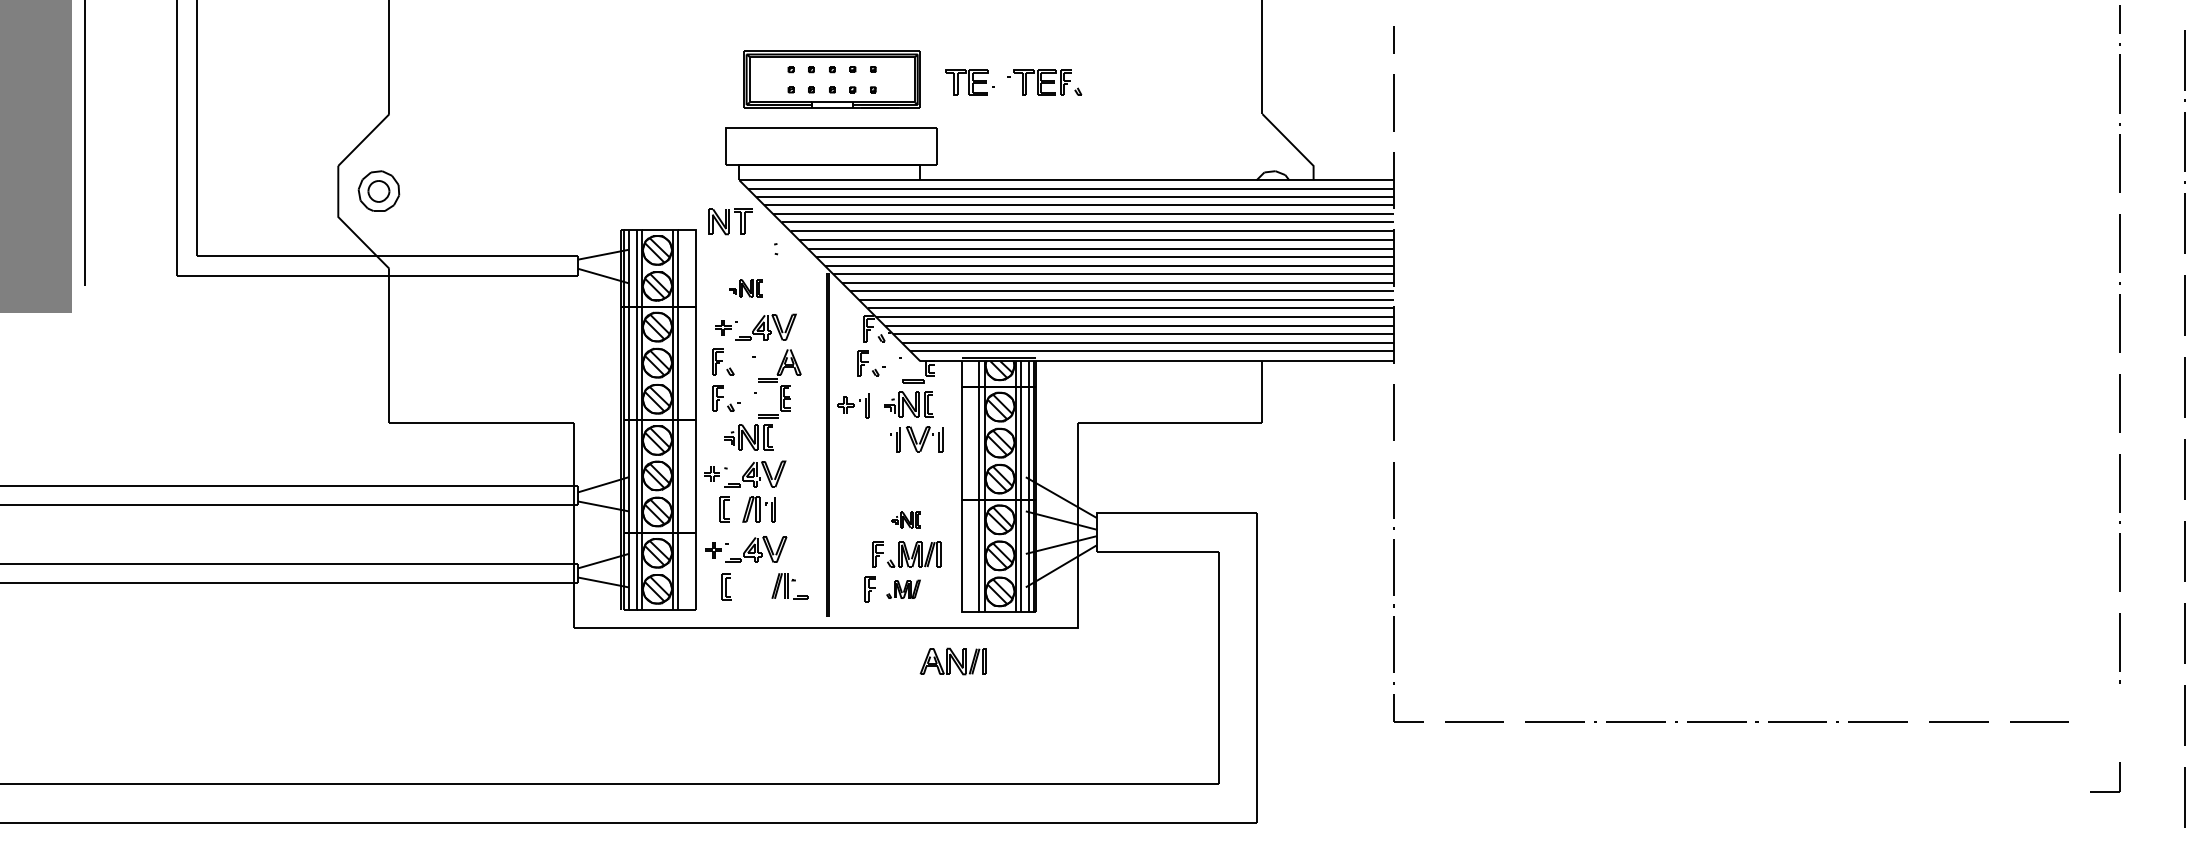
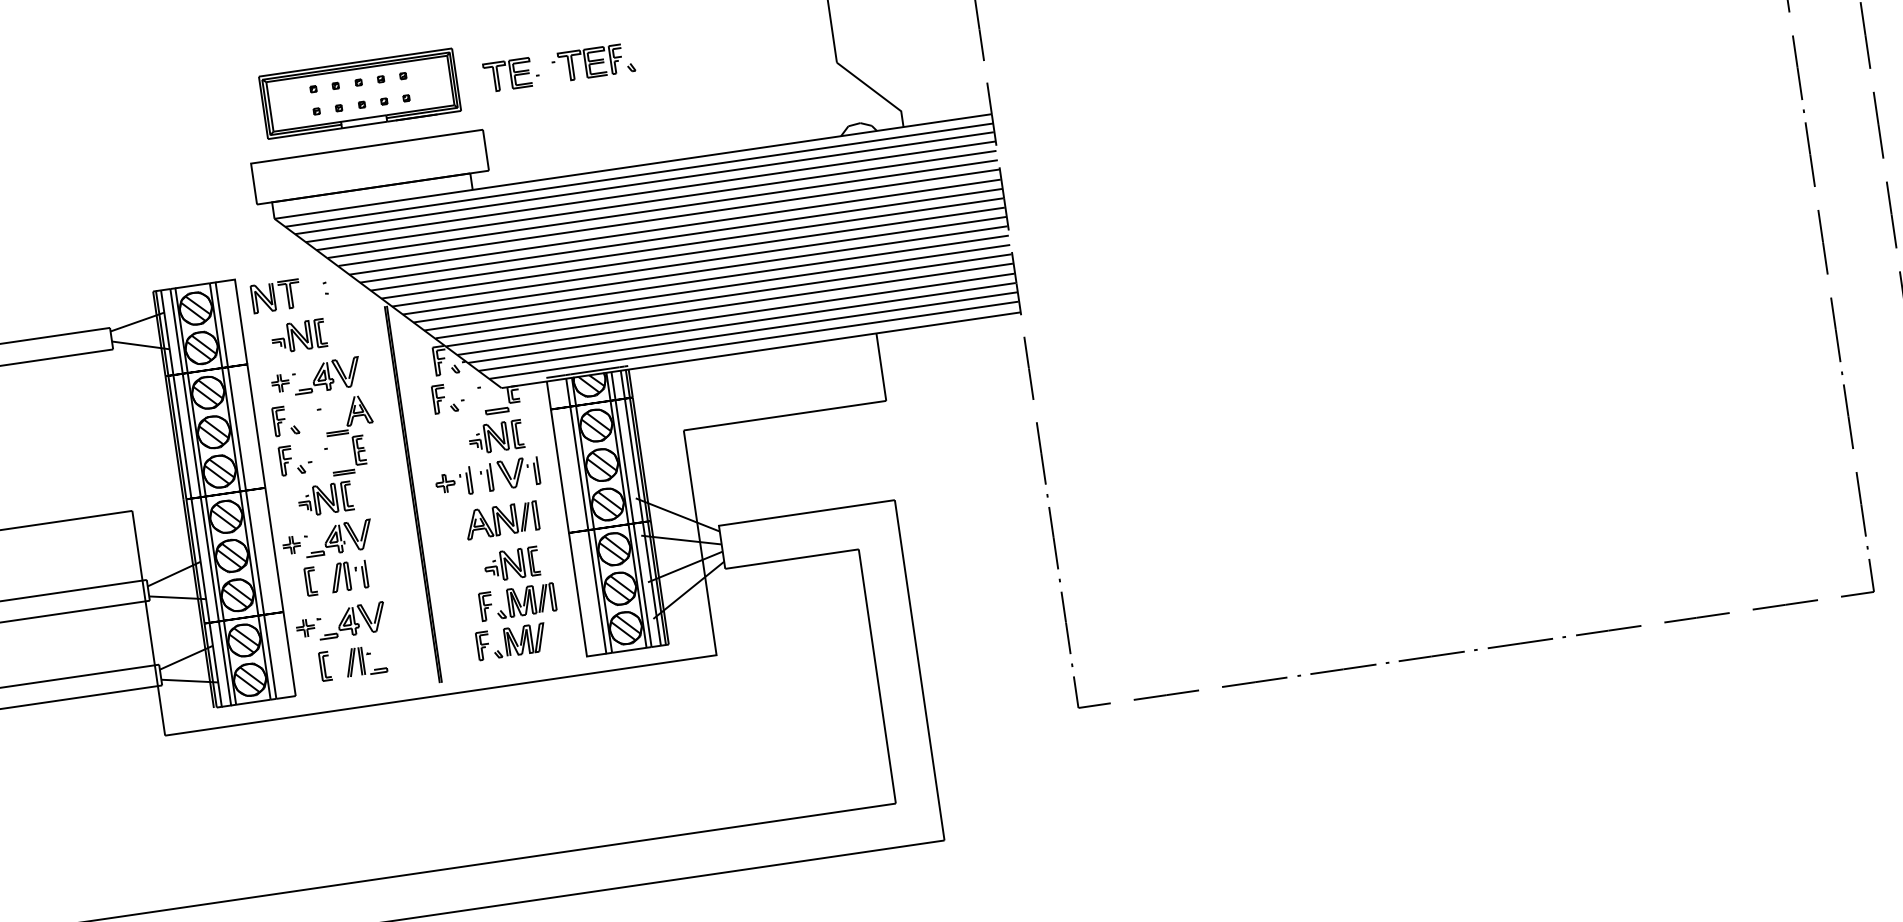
part: (730, 221) -> (275, 296), moved
part: (745, 288) -> (298, 336), size x1.43
part: (853, 405) -> (454, 482), moved
part: (905, 519) -> (510, 563), size x1.67
part: (789, 586) -> (364, 661), moved
part: (903, 589) -> (519, 640), size x1.43
part: (952, 661) -> (500, 520), moved
part: (2119, 777) -> (1870, 575), moved

